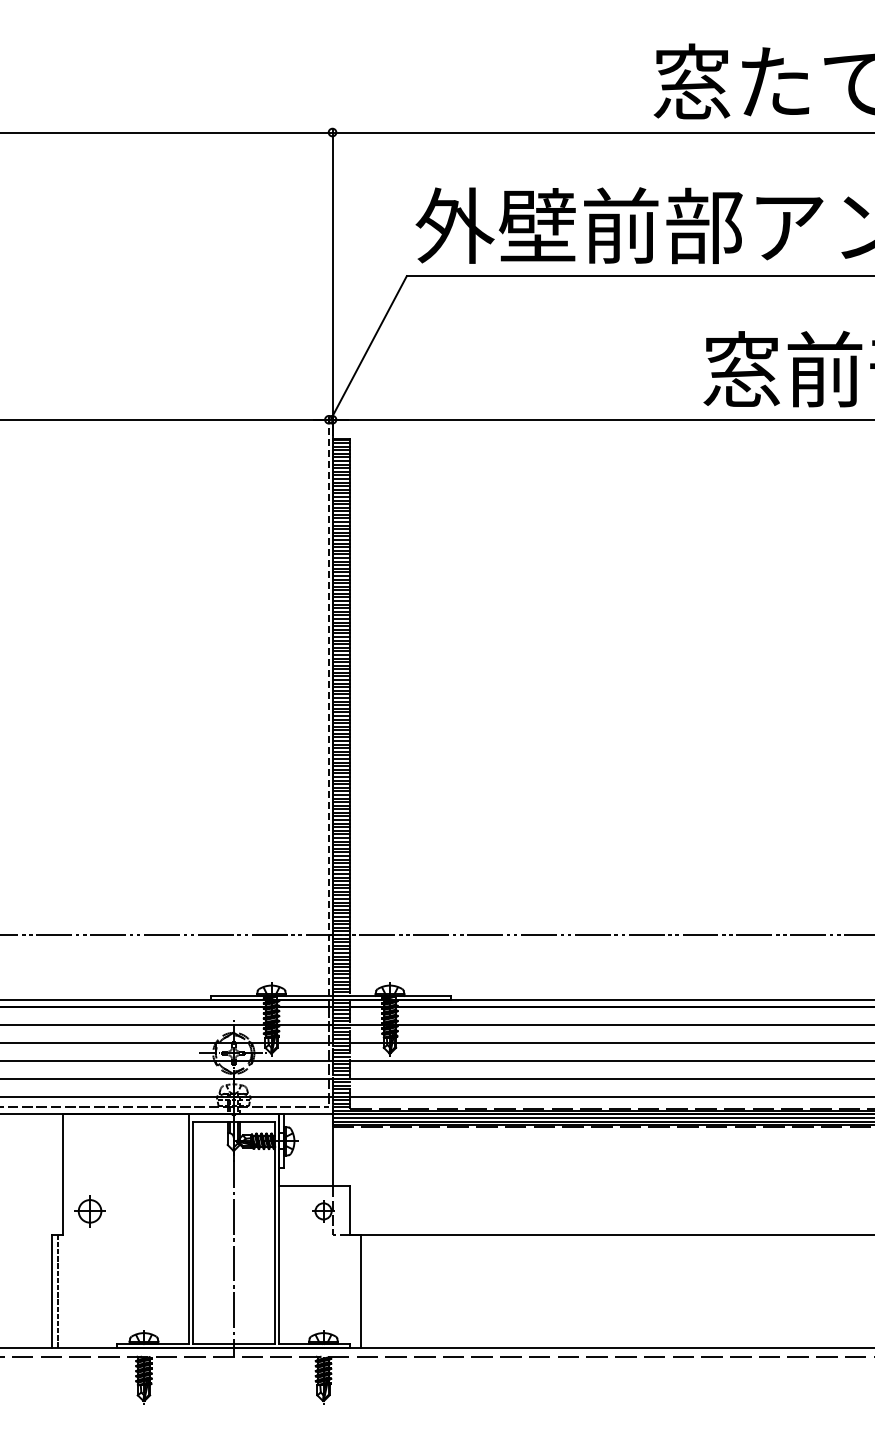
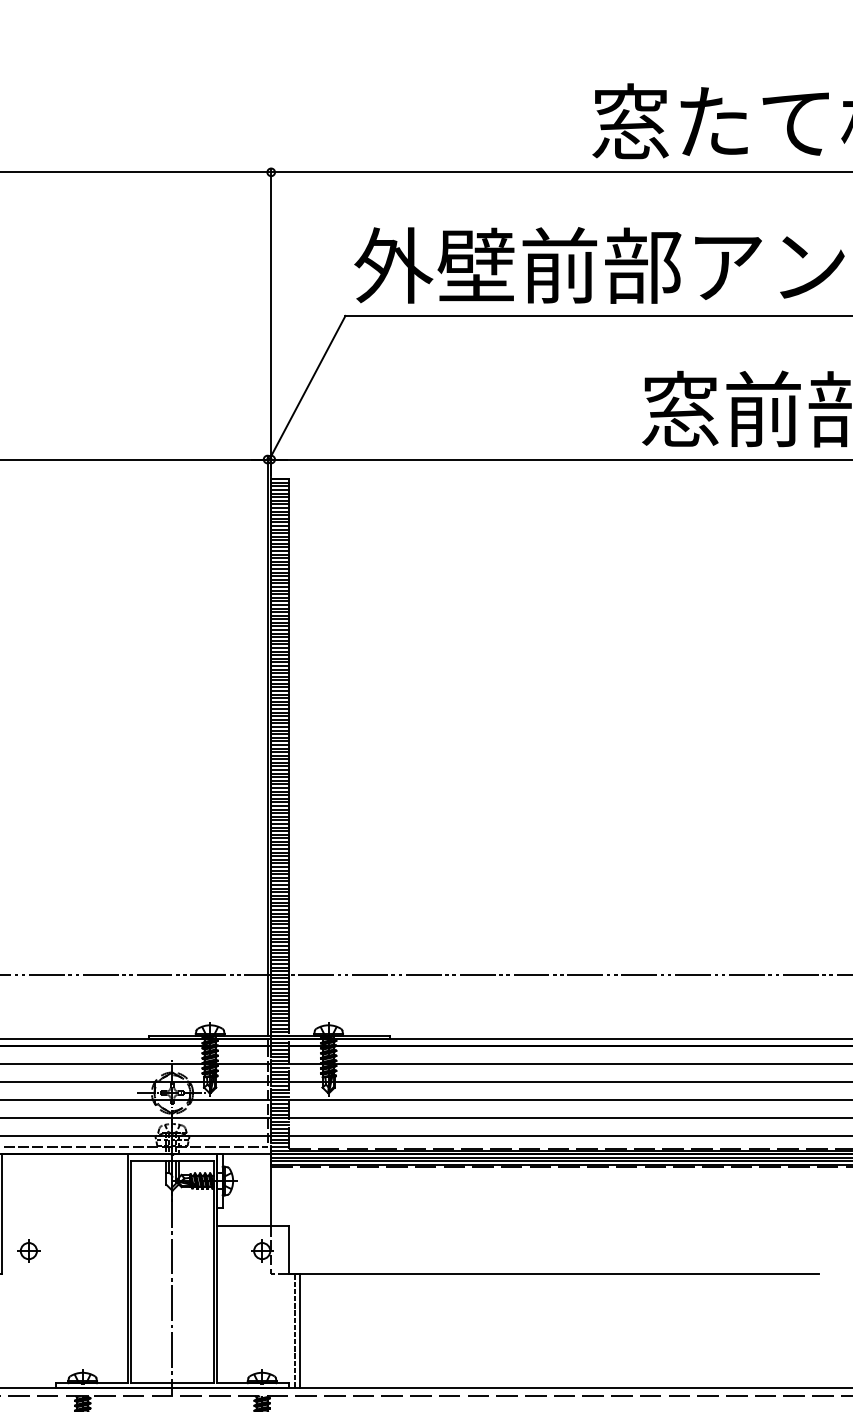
line: (328, 706) -> (267, 746), dashed -> solid
part: (90, 1211) -> (29, 1251), size x0.71
line: (355, 1290) -> (294, 1330), added

